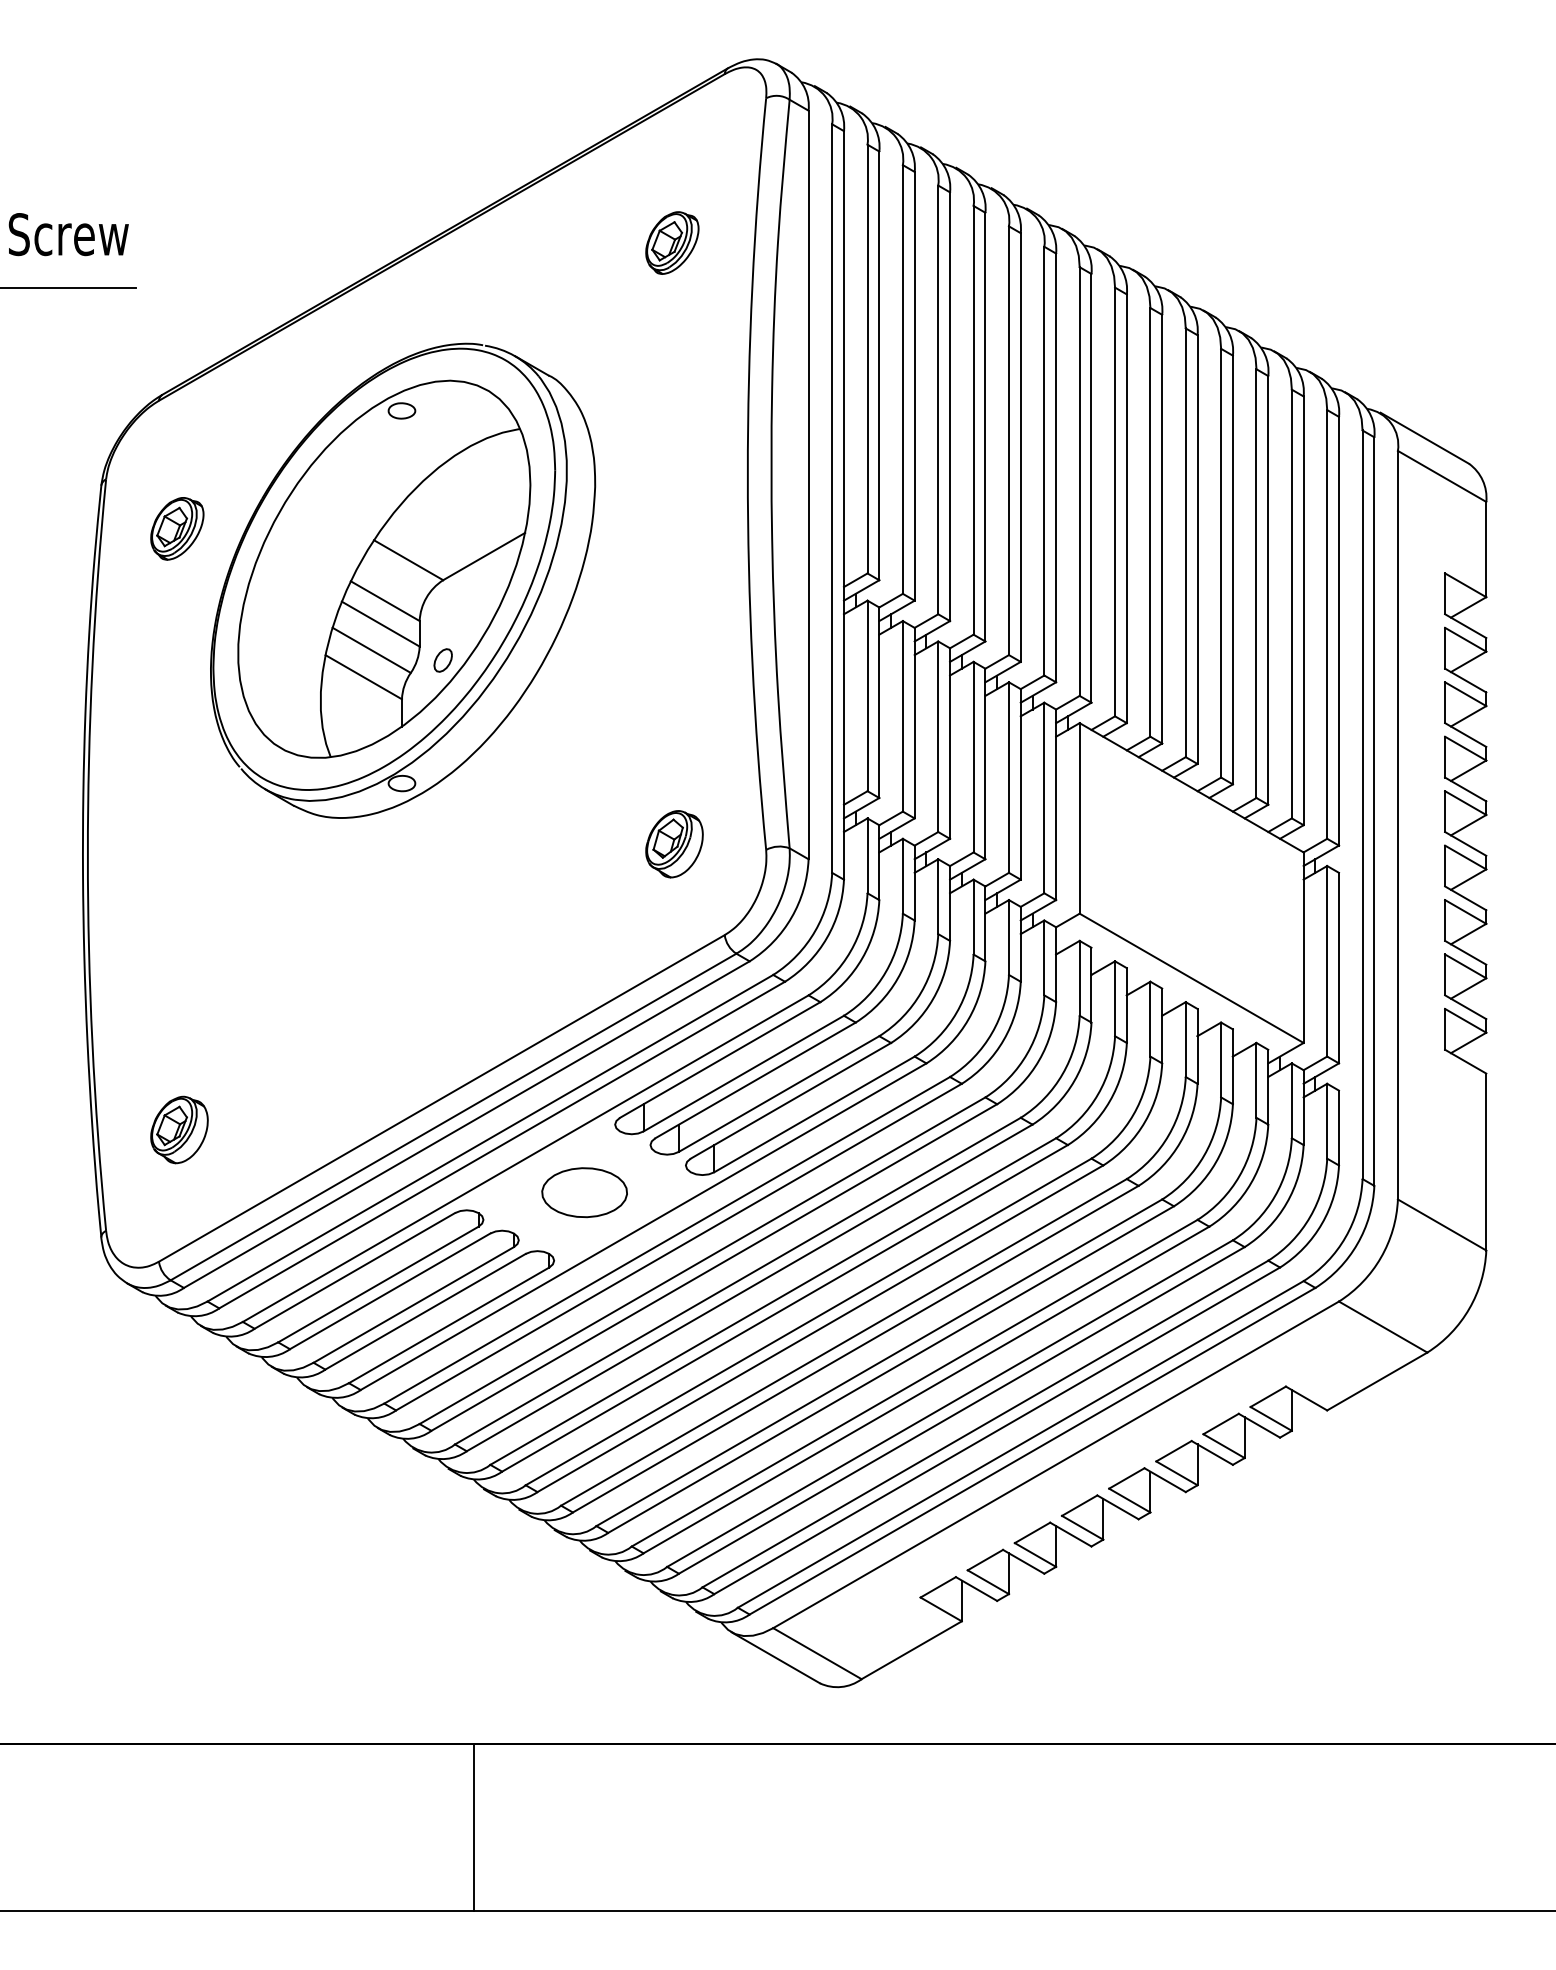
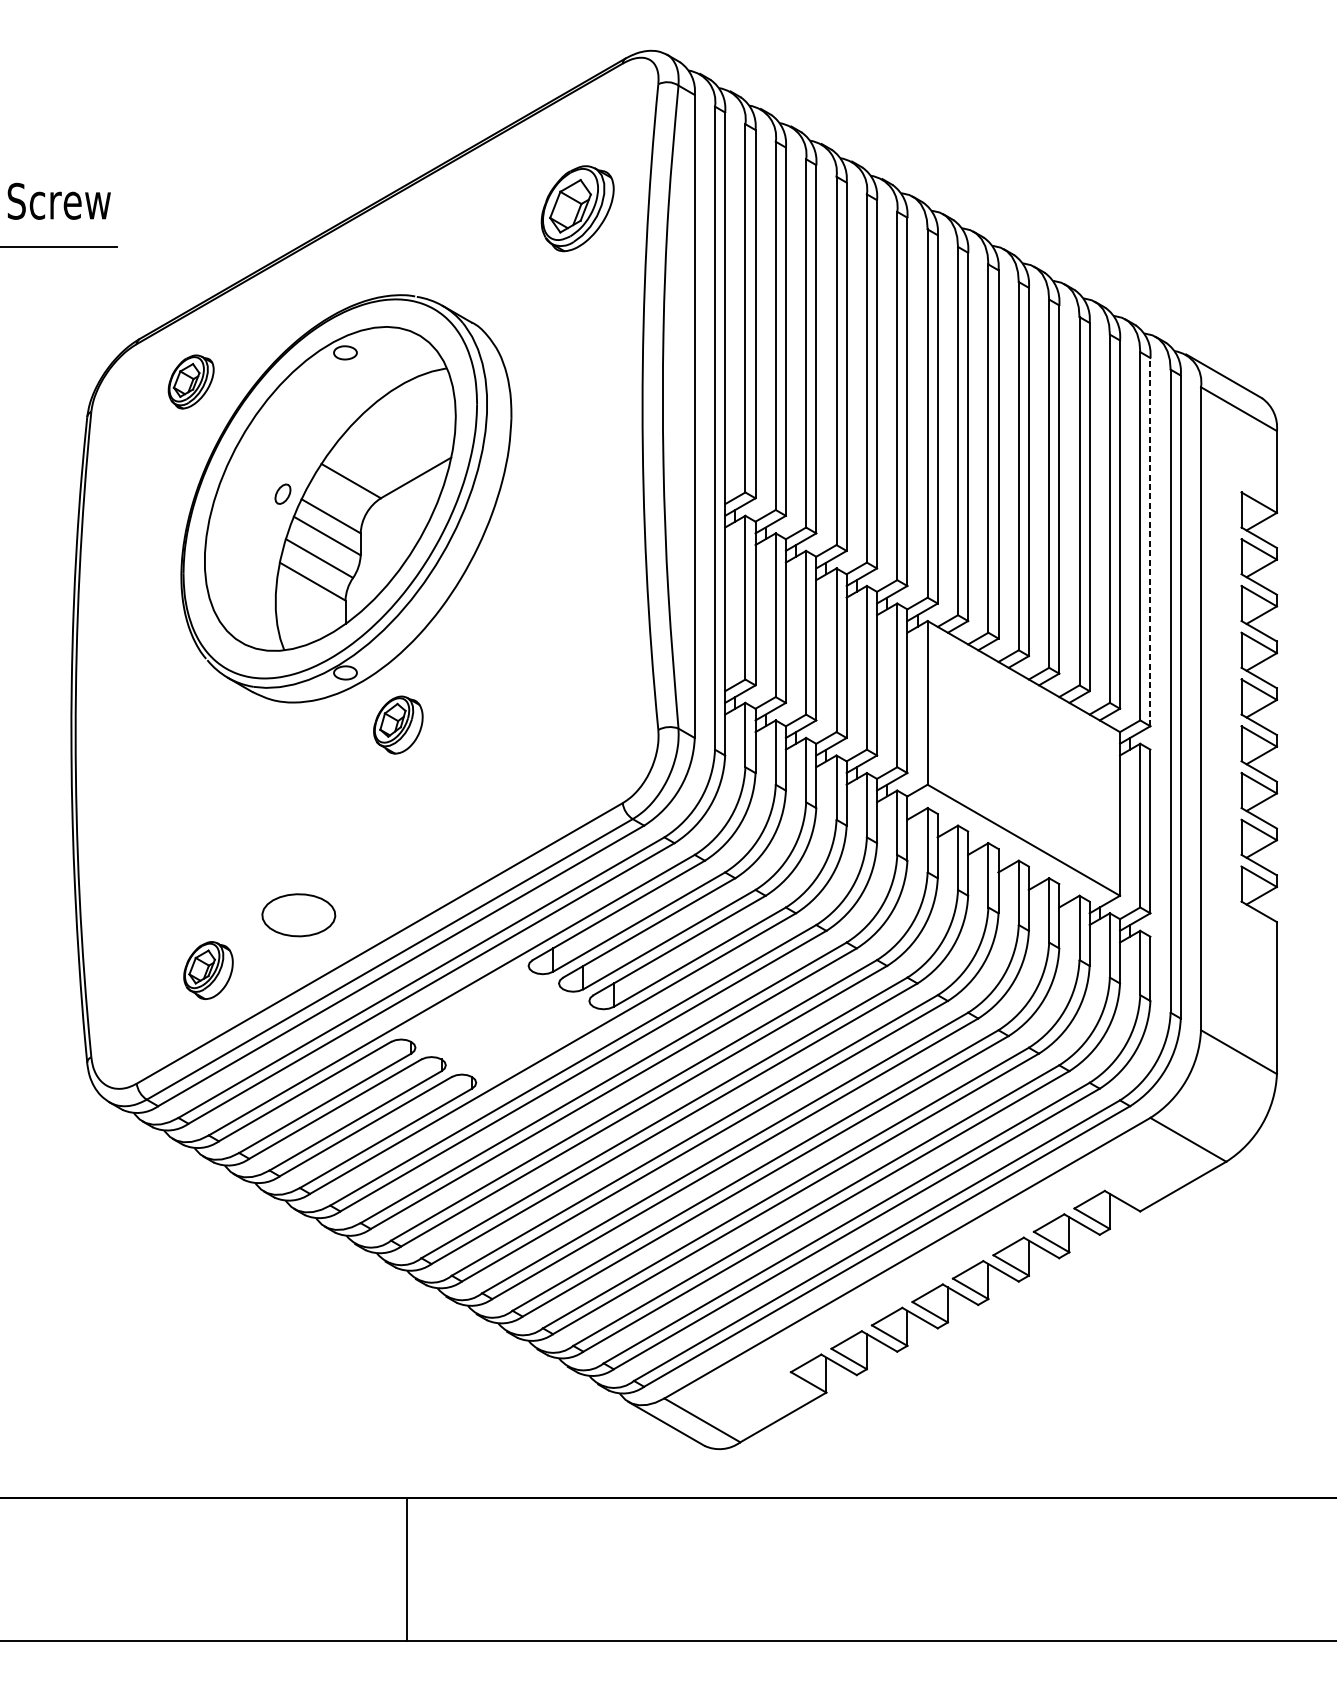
part: (672, 242) -> (577, 208), size x1.6
part: (177, 528) -> (191, 381), moved
line: (1338, 630) -> (1149, 541), solid -> dashed
part: (442, 660) -> (282, 494), moved
part: (674, 844) -> (398, 725), moved
part: (179, 1129) -> (208, 970), moved
part: (584, 1192) -> (298, 915), moved

